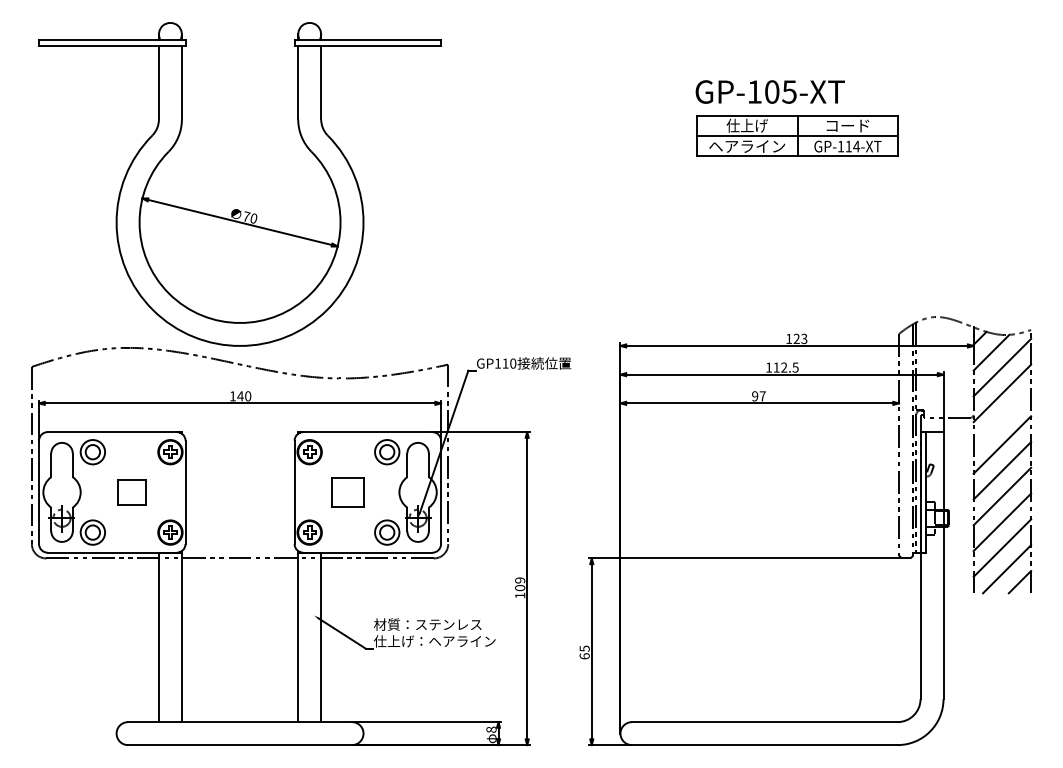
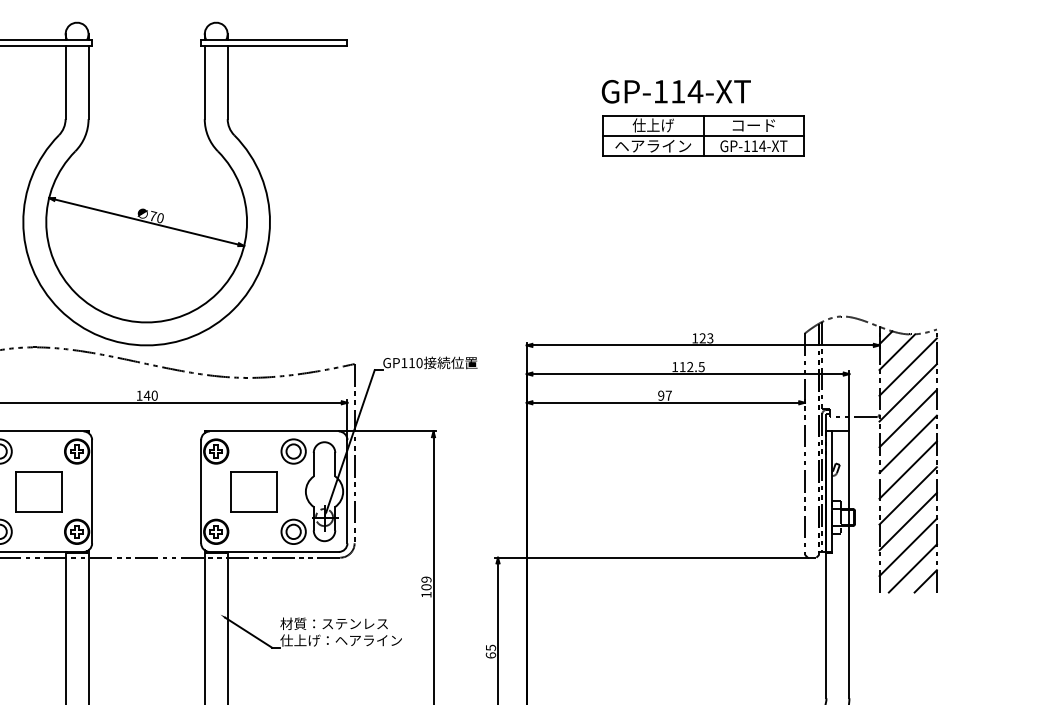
text: (781, 91) -> (687, 91), GP-105-XT -> GP-114-XT
line: (1002, 418) -> (908, 417), added
part: (131, 492) -> (38, 491), size x1.67
part: (347, 492) -> (253, 491), size x1.43

